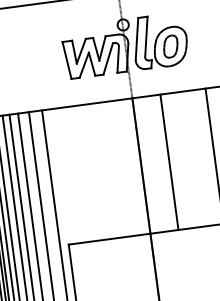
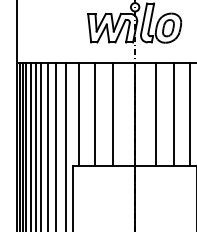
line: (193, 159) -> (174, 114), added
line: (113, 168) -> (113, 113), added
line: (89, 173) -> (95, 114), added
line: (68, 174) -> (79, 113), added

